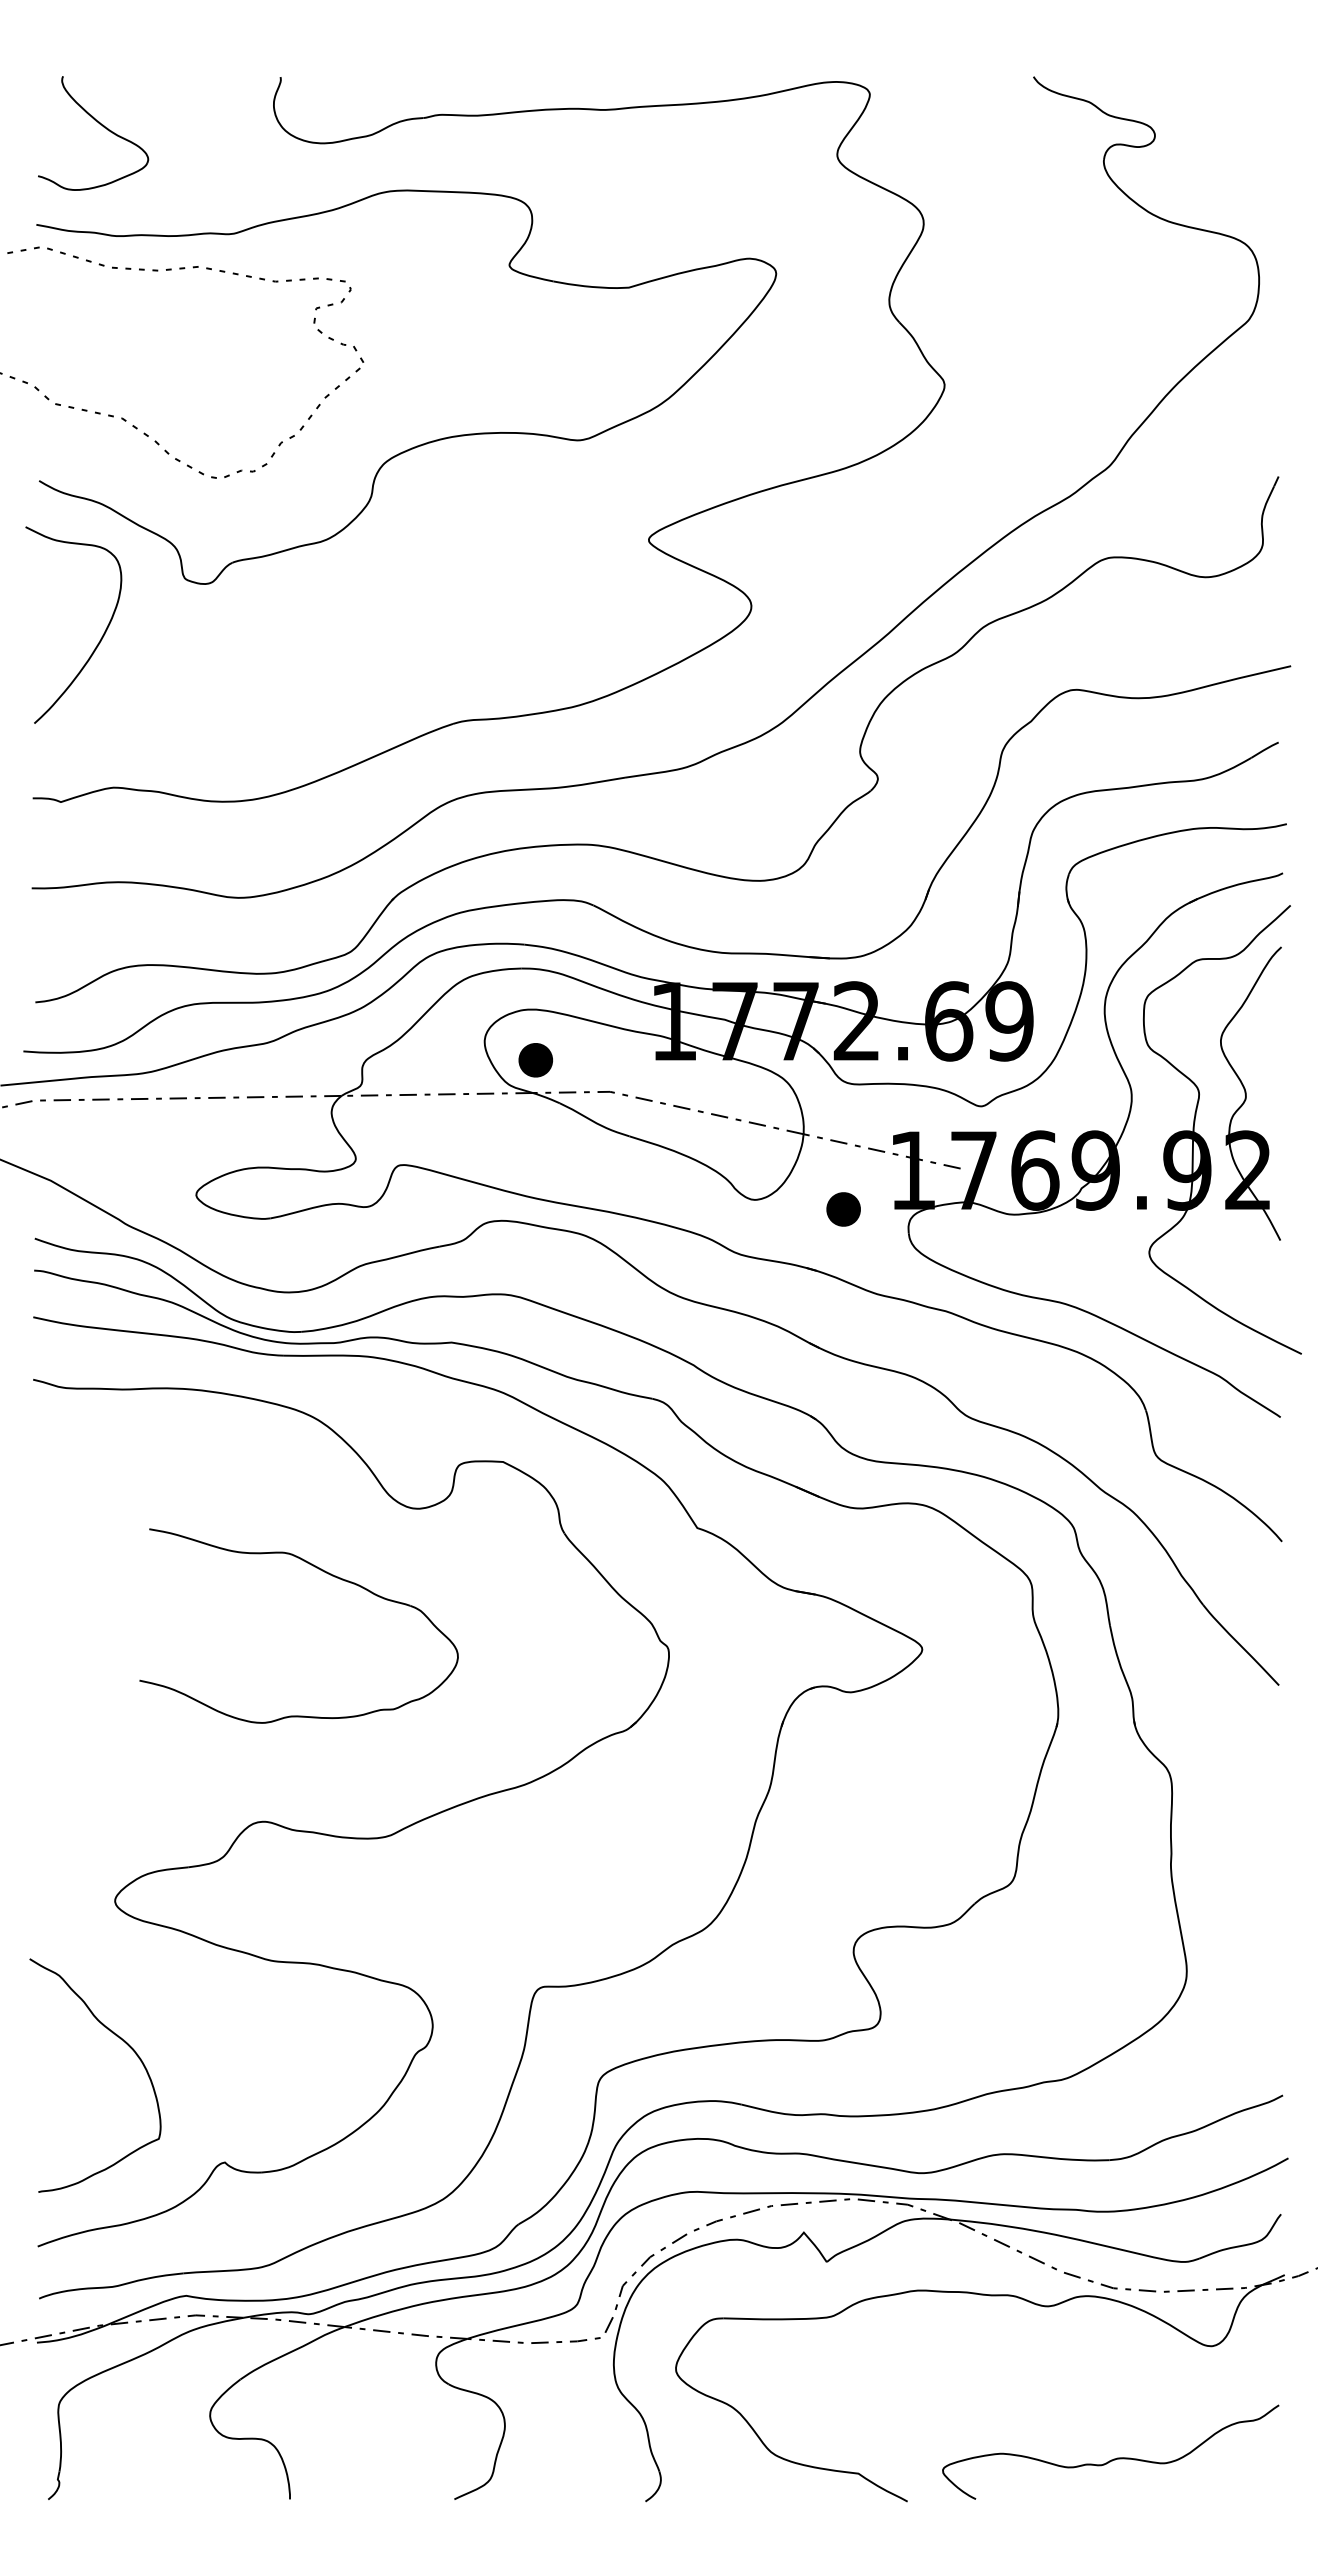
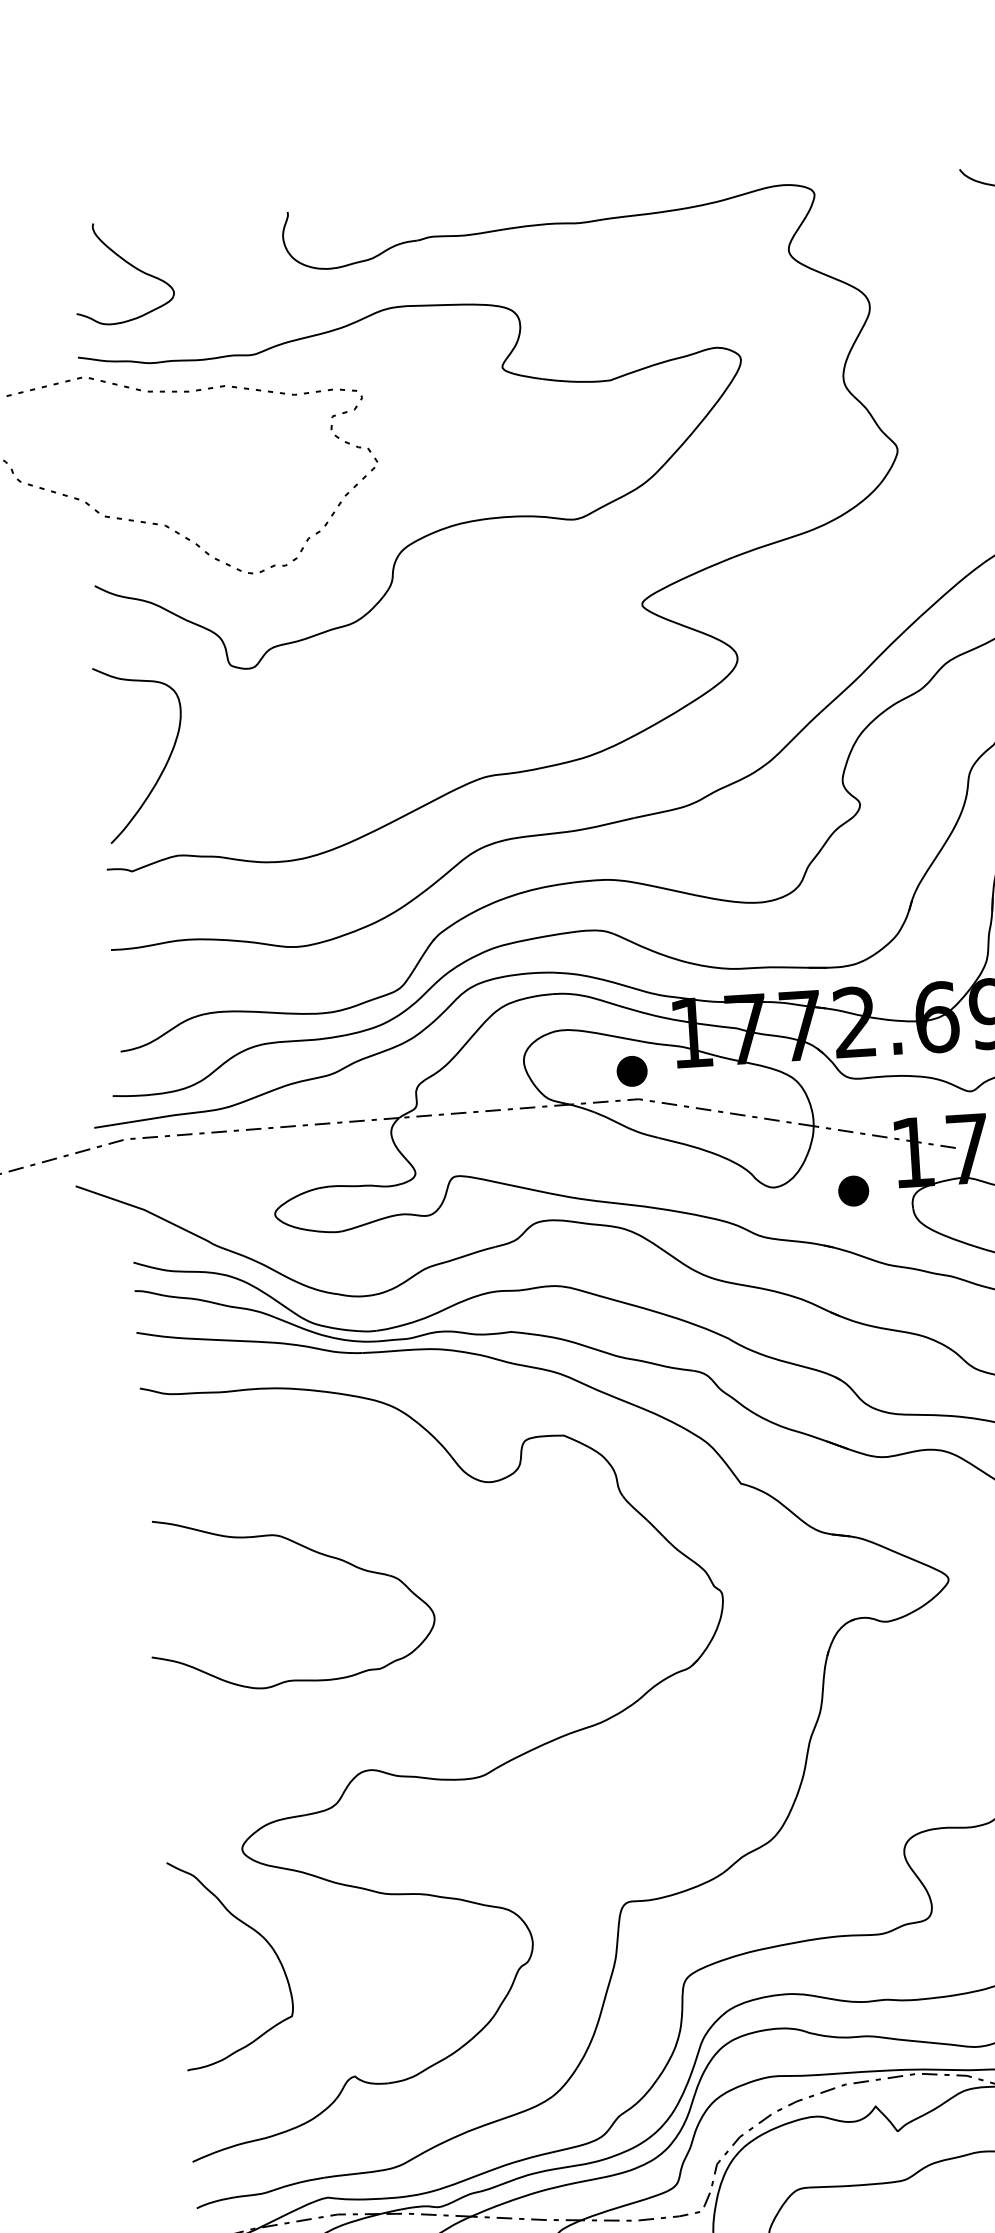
curve: (100, 638) -> (165, 764), moved
part: (535, 1060) -> (631, 1071), moved
part: (324, 1572) -> (310, 1550), moved
curve: (120, 2039) -> (252, 1929), moved

